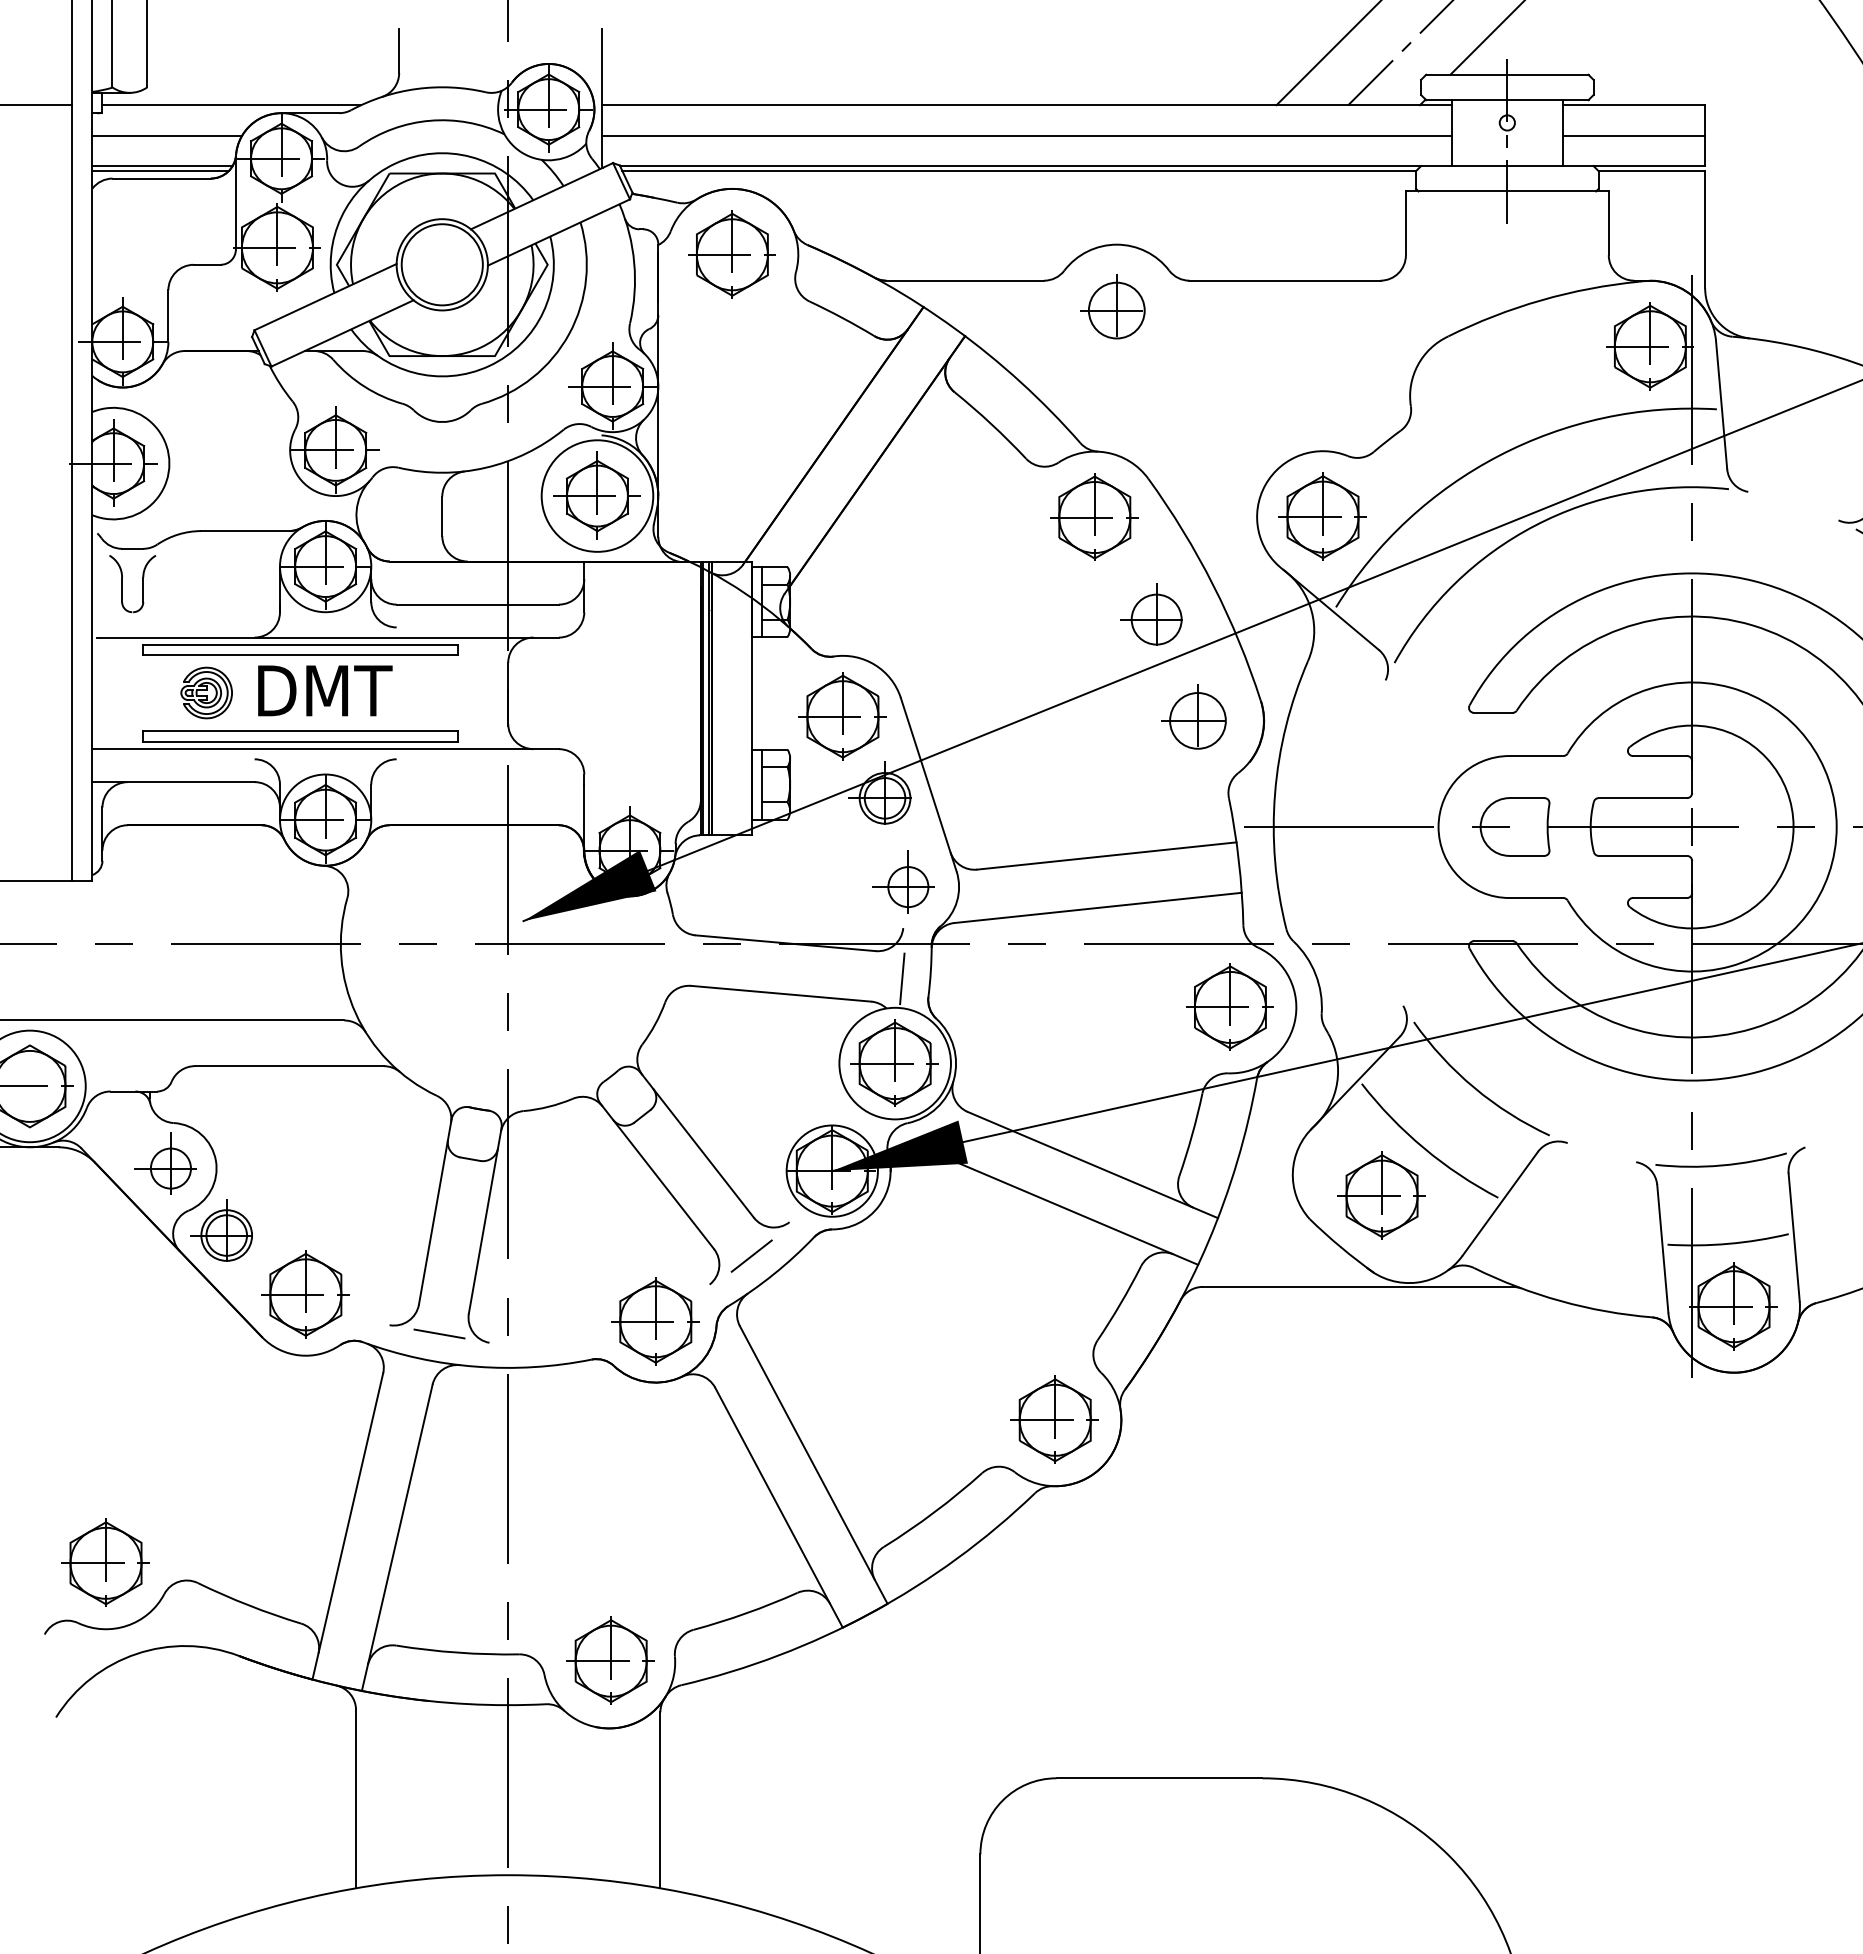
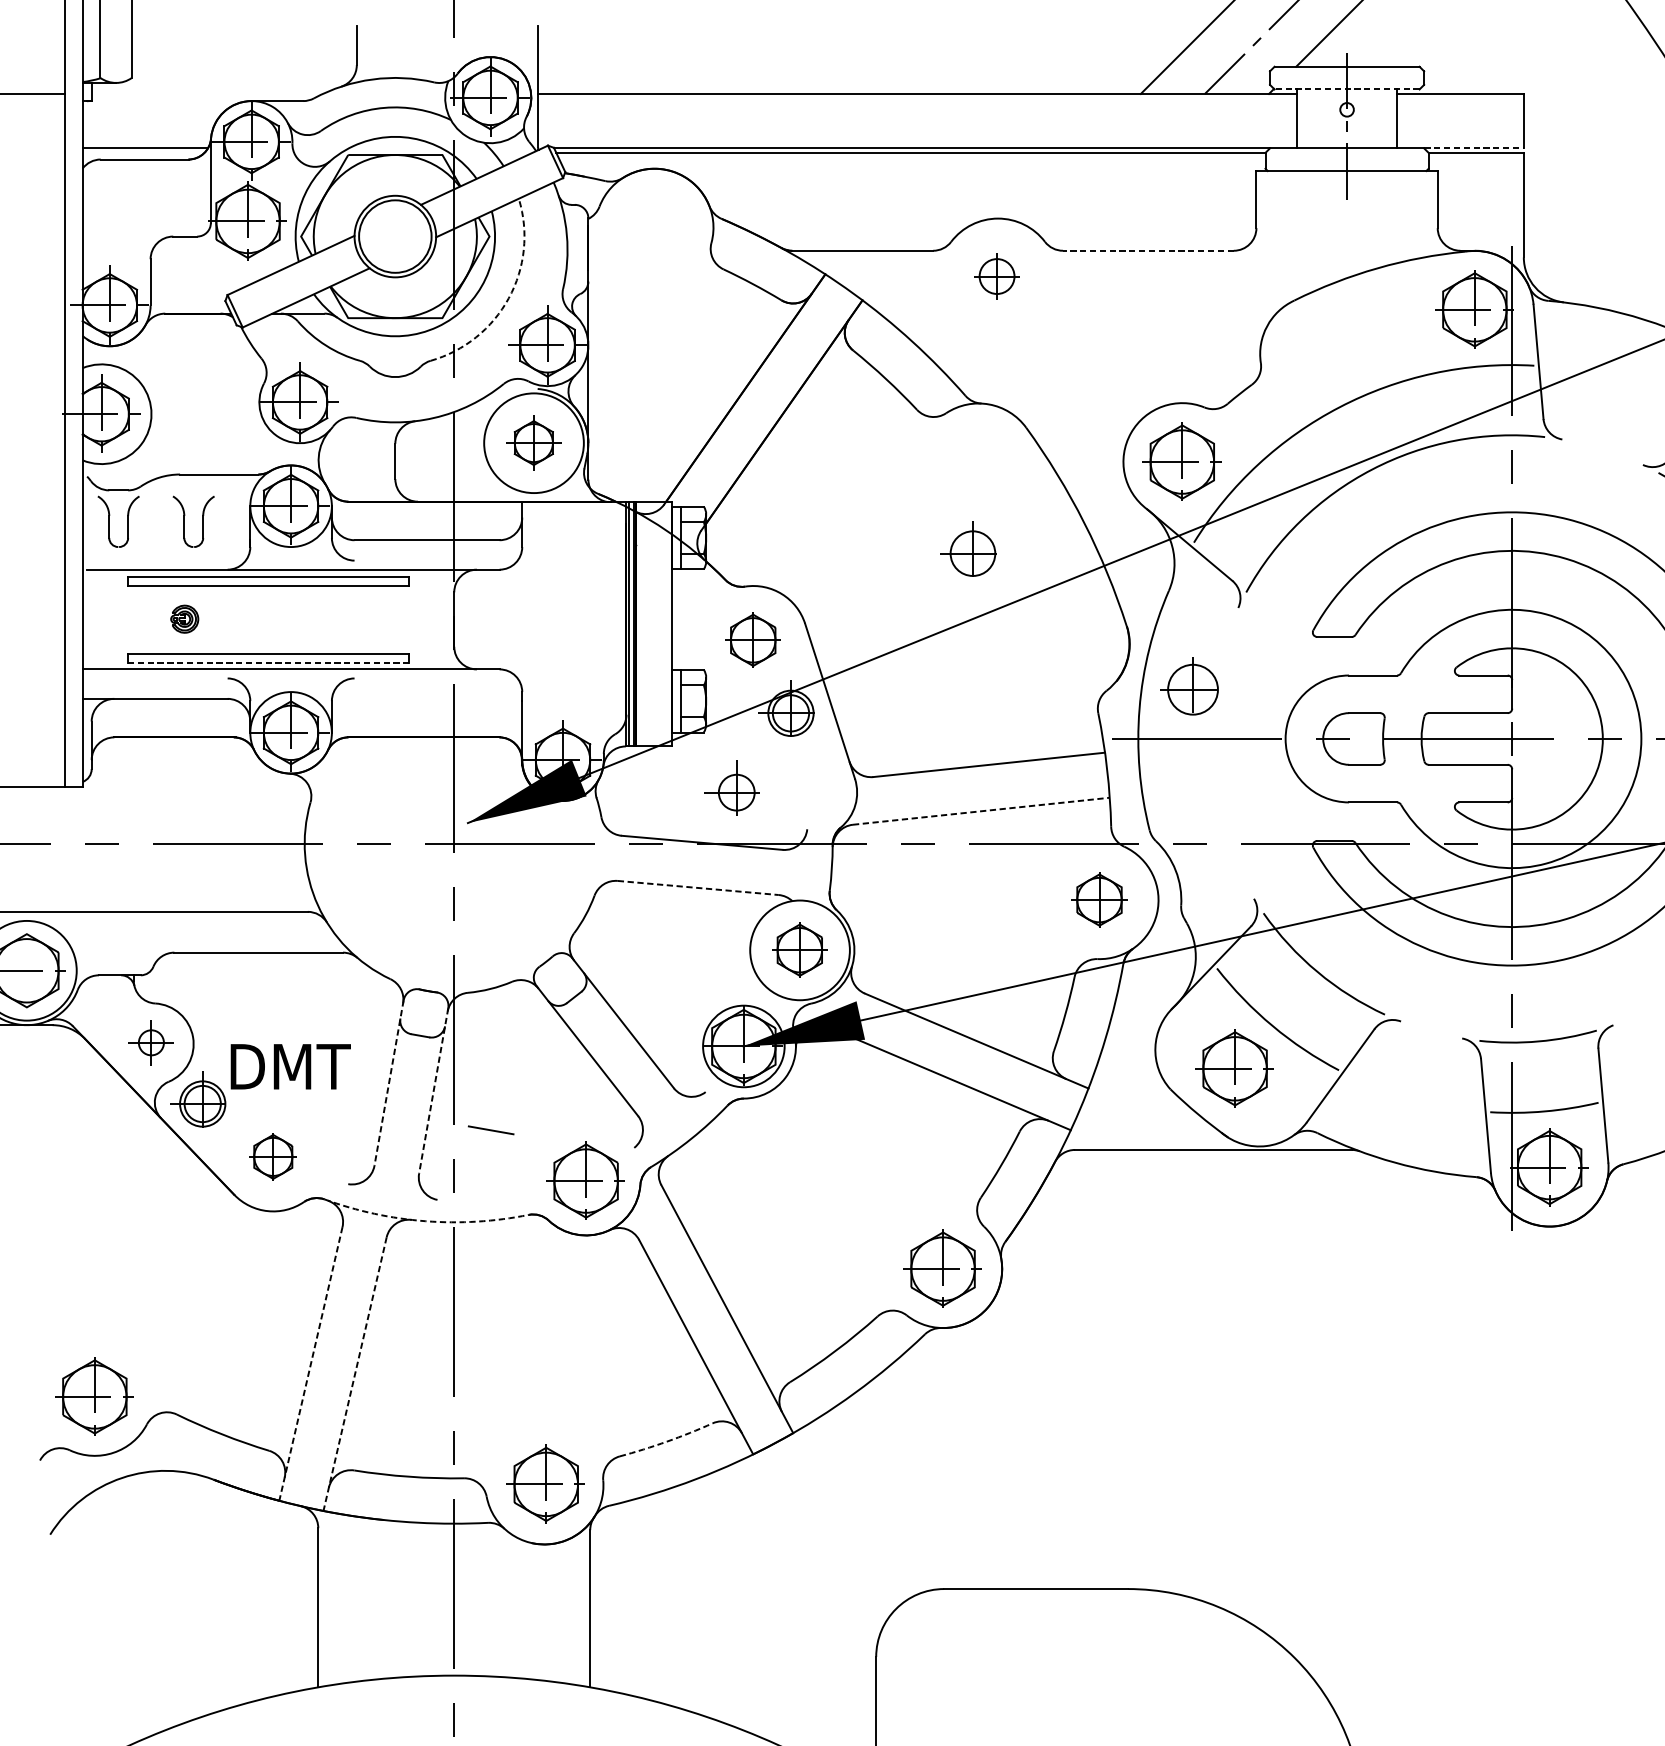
line: (1506, 100) -> (1346, 89), solid -> dashed
line: (231, 105) -> (206, 94), removed
line: (167, 135) -> (149, 121), removed
line: (1026, 135) -> (917, 121), removed
line: (1634, 135) -> (1460, 121), removed
line: (1649, 166) -> (1474, 148), solid -> dashed
line: (160, 171) -> (143, 153), removed
part: (731, 254) -> (653, 227), removed
line: (1285, 280) -> (1148, 250), solid -> dashed
part: (1112, 306) -> (994, 273), size x0.7
arc: (569, 333) -> (509, 297), solid -> dashed
part: (596, 495) -> (533, 442), size x0.7
part: (1094, 516) -> (978, 461), removed
part: (206, 584) -> (184, 522), added
part: (1151, 614) -> (968, 549), moved
text: (325, 690) -> (290, 1066), moved
part: (206, 692) -> (184, 618), size x0.6
part: (842, 716) -> (752, 640), size x0.7
part: (1193, 716) -> (1189, 685), moved
line: (300, 741) -> (268, 662), solid -> dashed
part: (903, 881) -> (732, 787), moved
line: (1098, 907) -> (981, 810), solid -> dashed
line: (902, 978) -> (806, 874), removed
line: (781, 993) -> (698, 887), solid -> dashed
part: (1229, 1006) -> (1098, 899), size x0.7
part: (894, 1062) -> (799, 949), size x0.7
part: (165, 1163) -> (148, 1039), size x0.7
line: (435, 1212) -> (389, 1083), solid -> dashed
line: (485, 1220) -> (433, 1090), solid -> dashed
line: (751, 1255) -> (671, 1121), removed
part: (305, 1294) -> (273, 1156), size x0.6
line: (439, 1333) -> (491, 1129), moved
arc: (476, 1366) -> (425, 1221), solid -> dashed
line: (347, 1526) -> (310, 1364), solid -> dashed
line: (397, 1538) -> (355, 1374), solid -> dashed
arc: (746, 1613) -> (667, 1441), solid -> dashed

